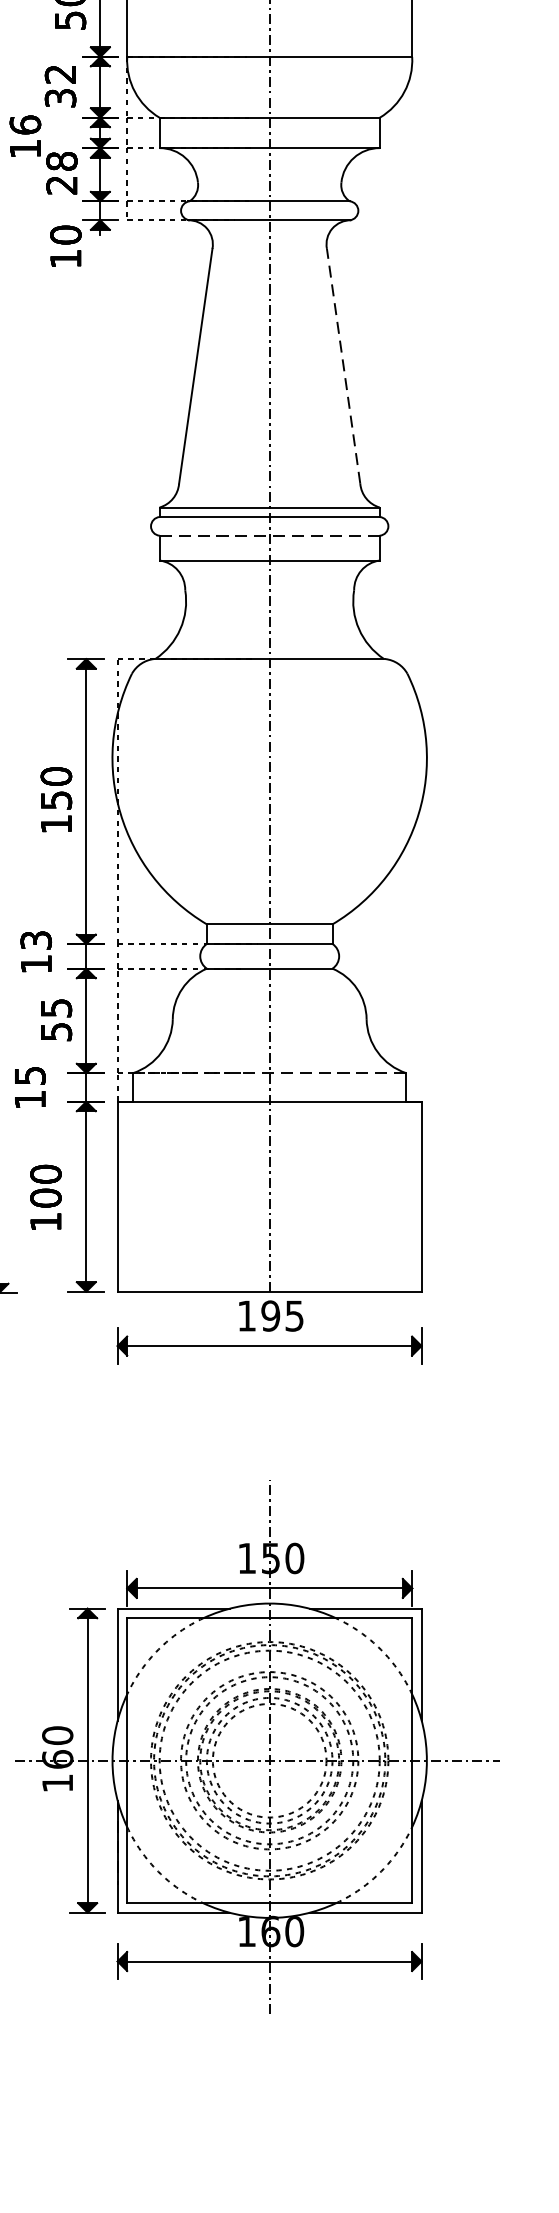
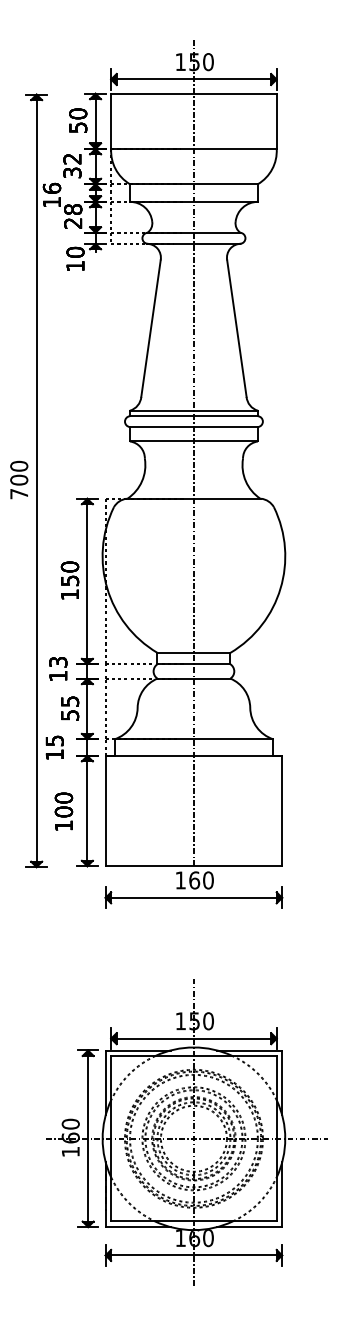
line: (342, 366) -> (236, 328), dashed -> solid
line: (268, 536) -> (193, 427), dashed -> solid
line: (268, 1073) -> (193, 739), dashed -> solid
text: (282, 1316) -> (201, 880), 195 -> 160

